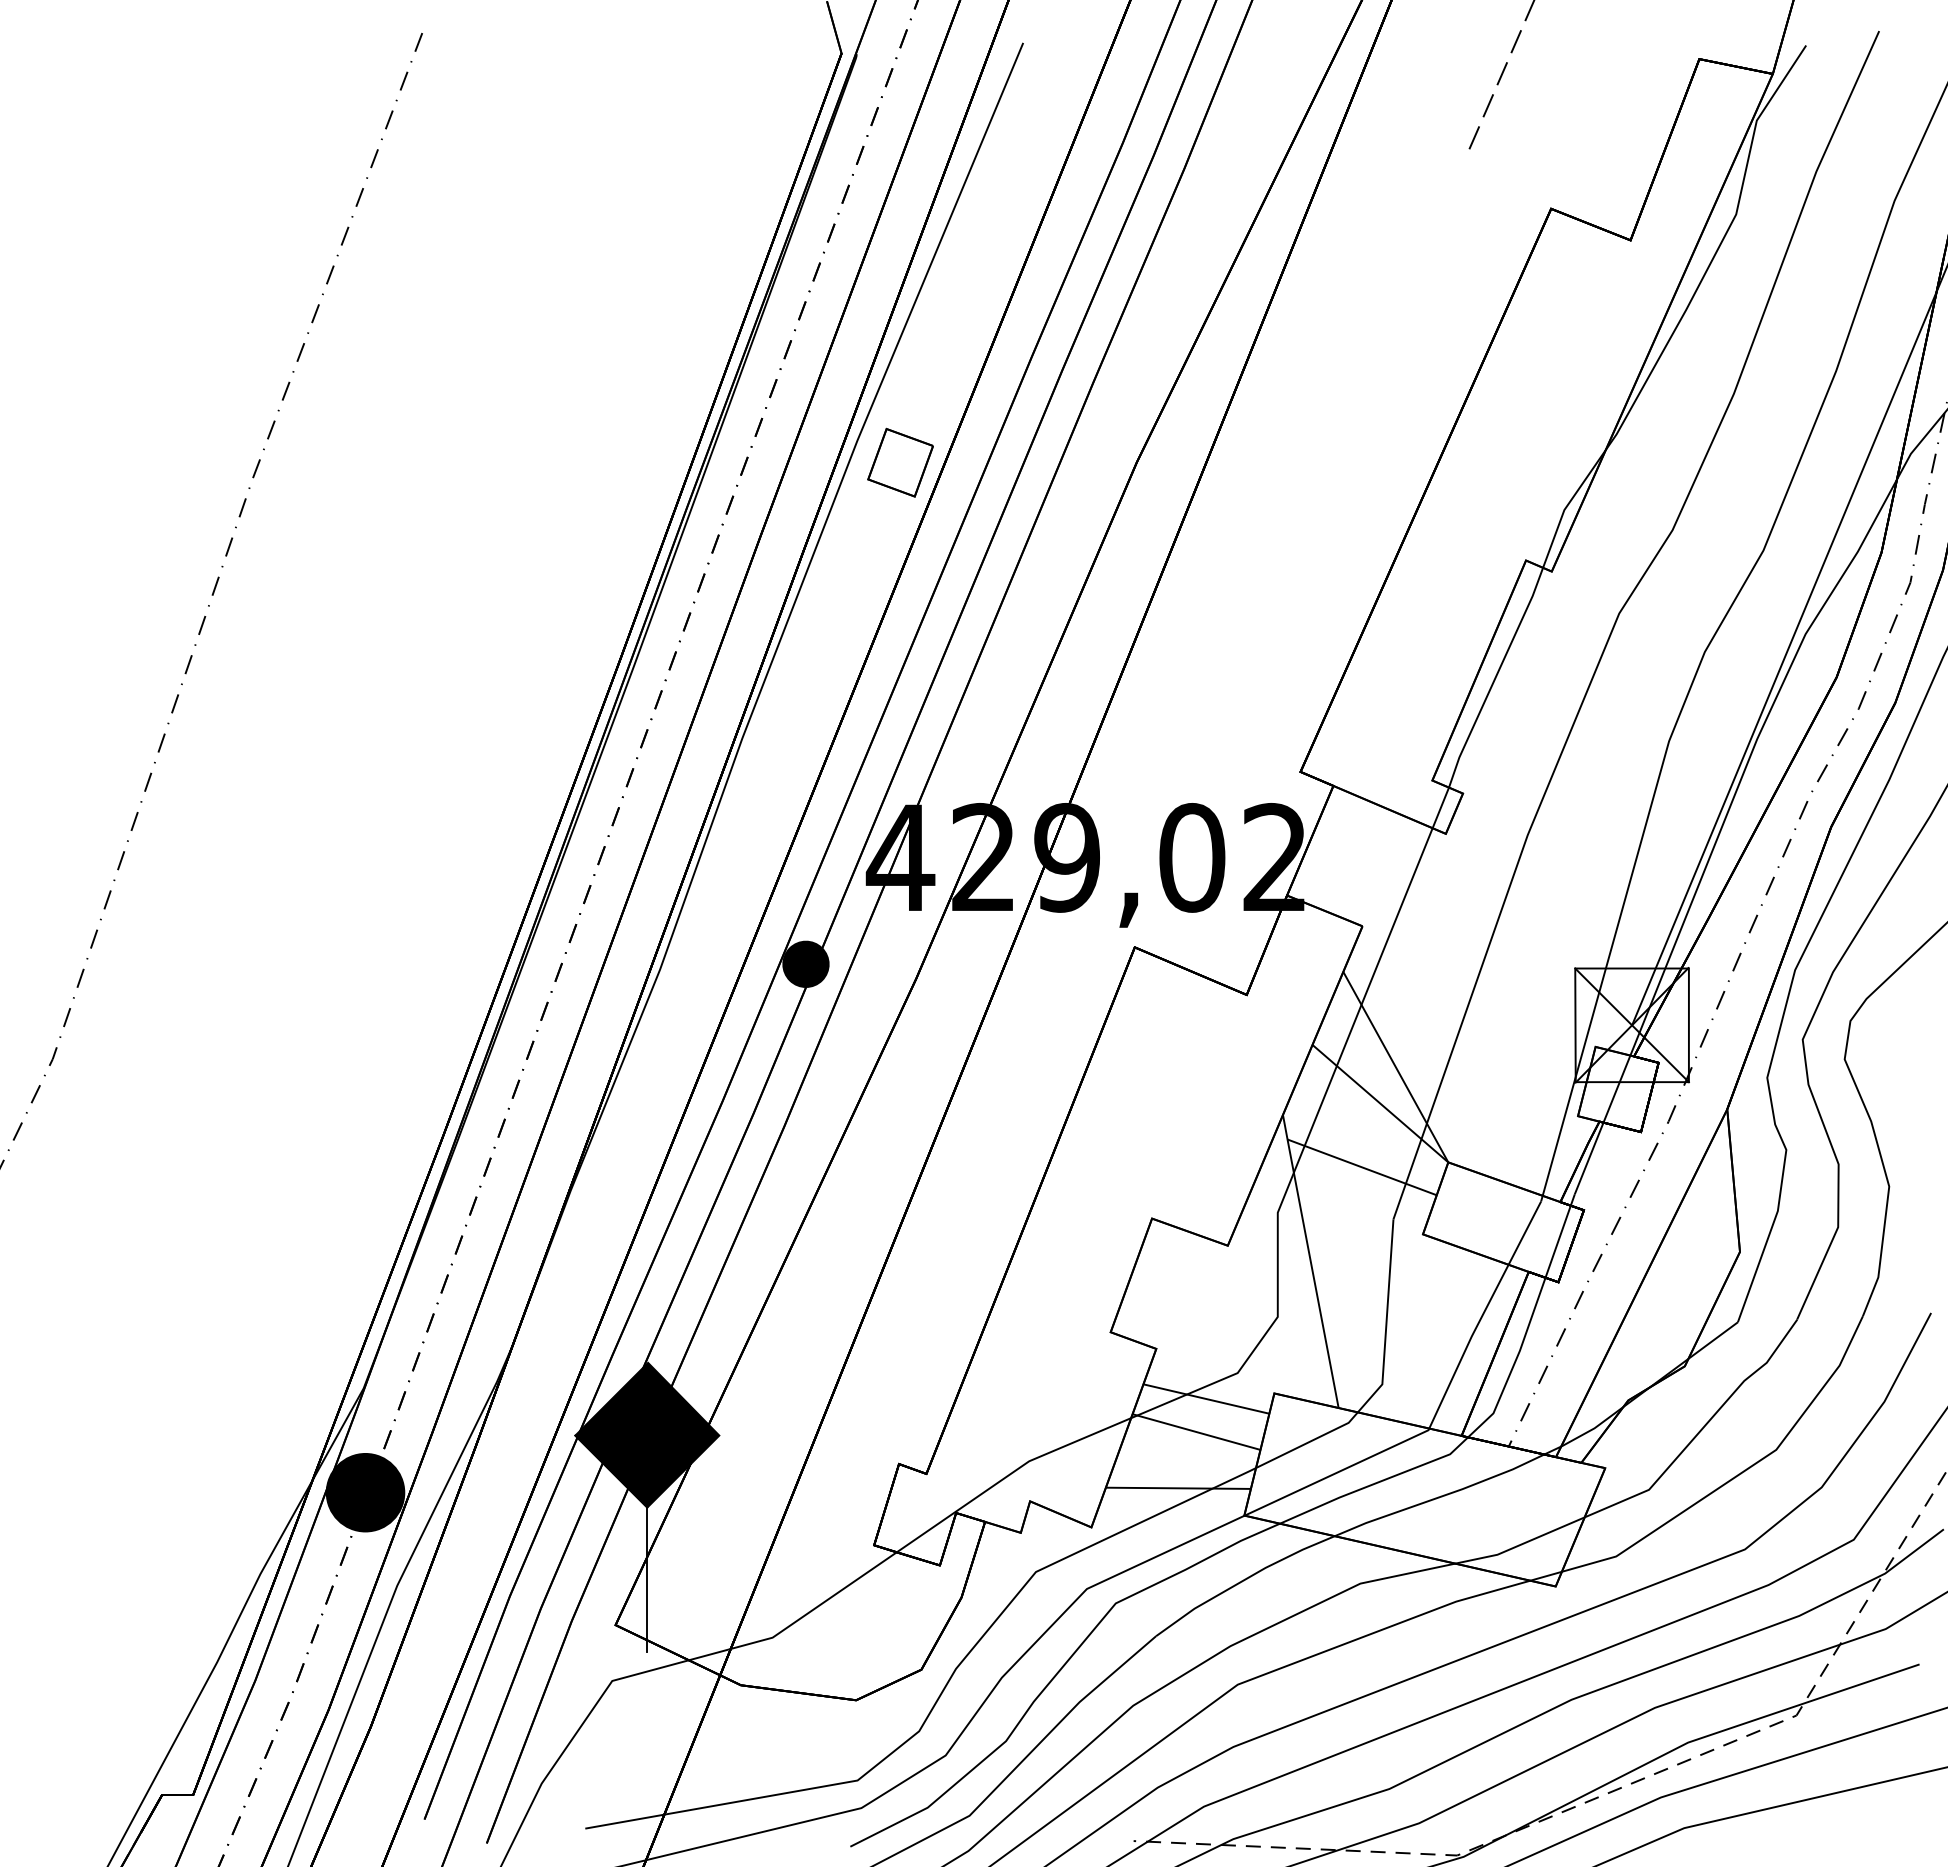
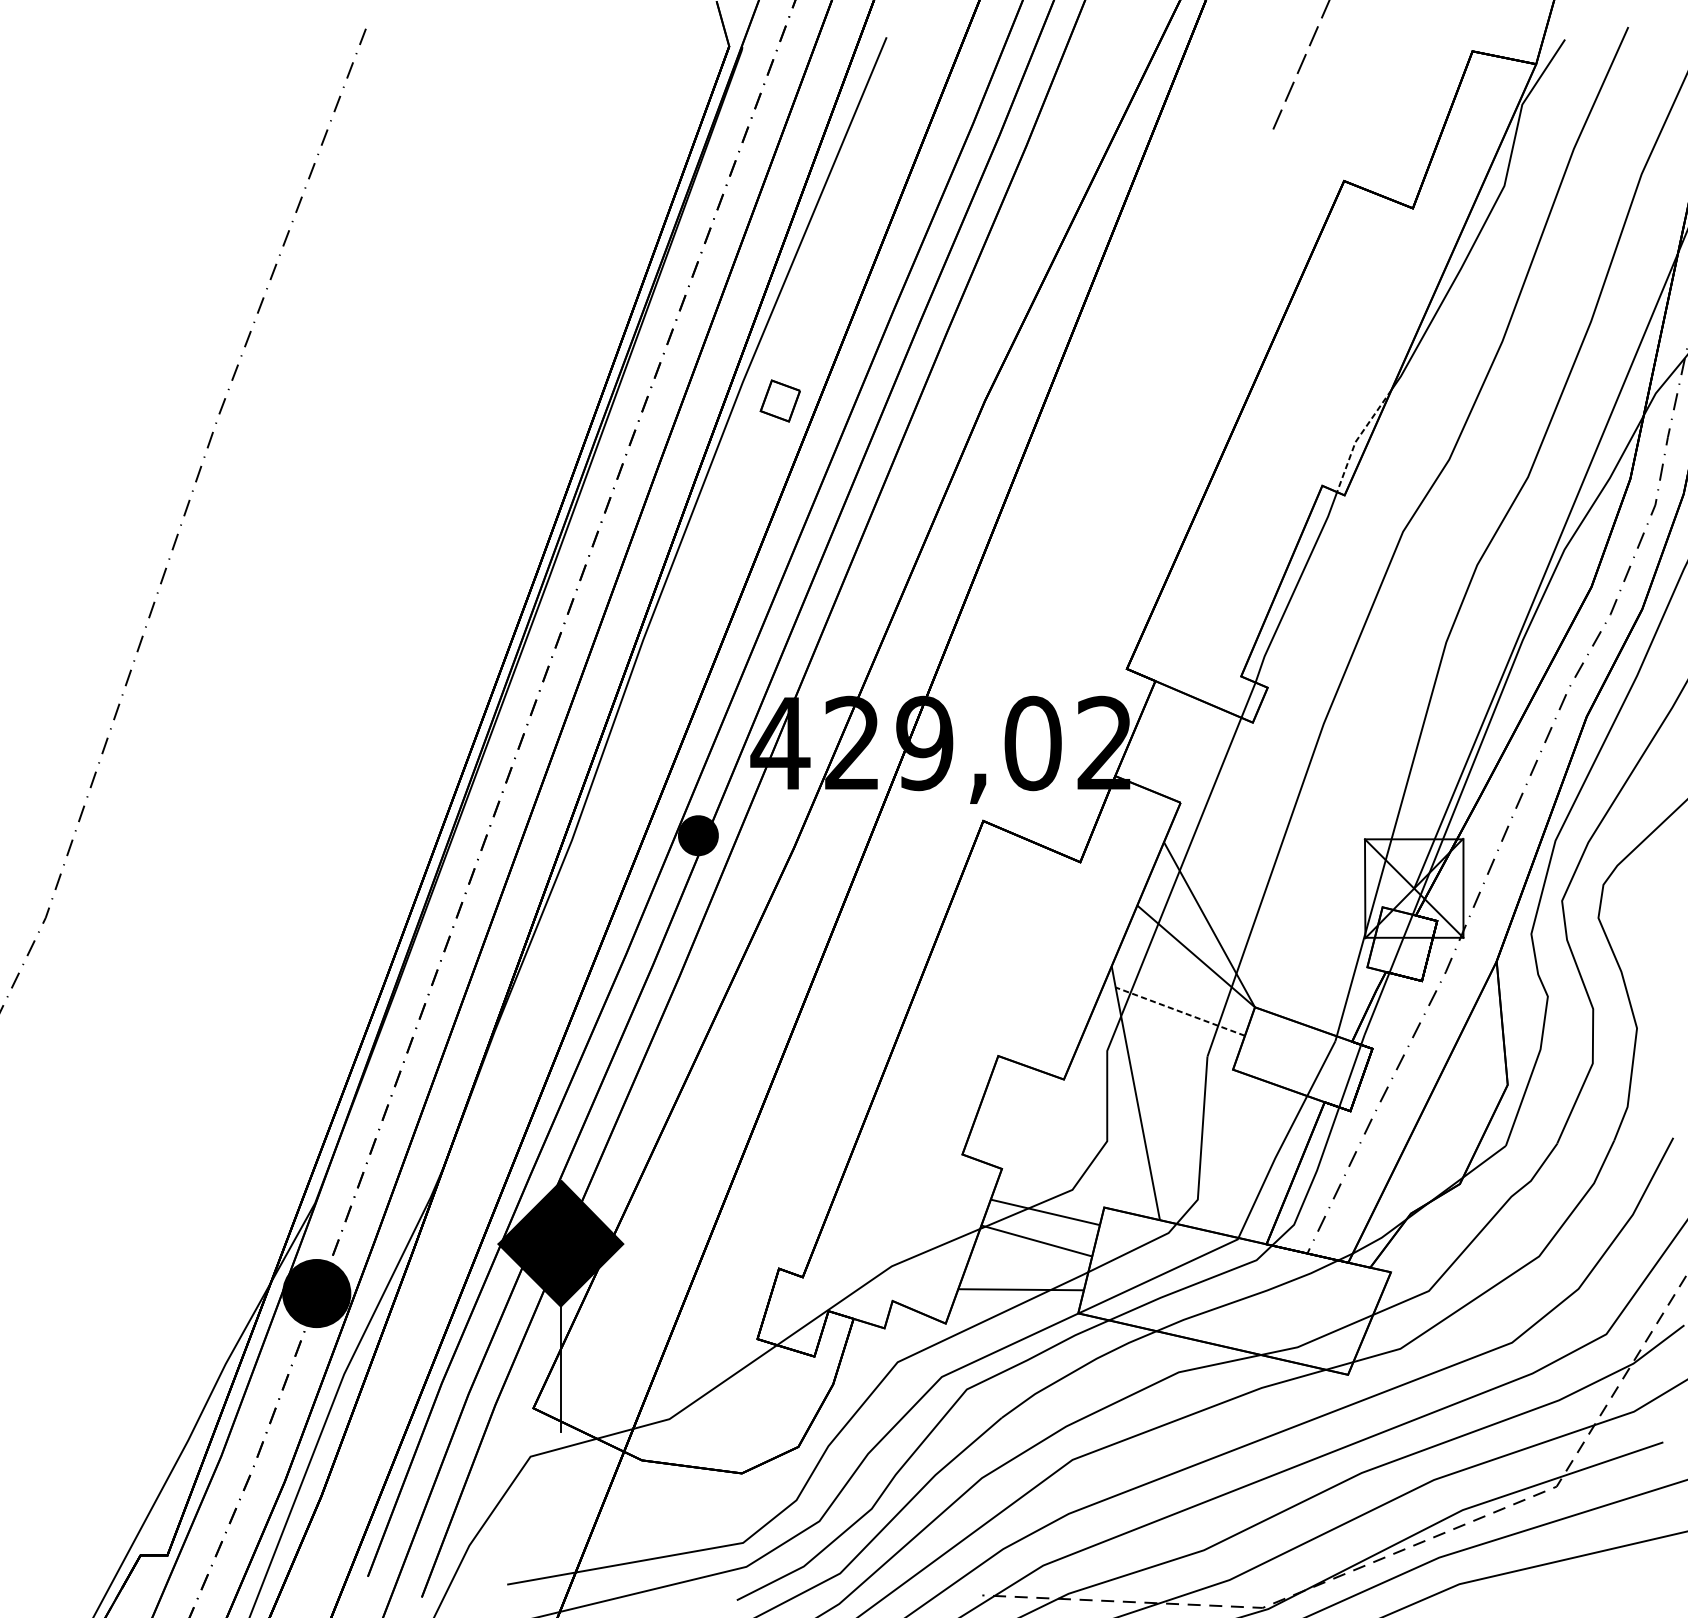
part: (900, 462) -> (780, 400), size x0.7
line: (1567, 505) -> (1358, 438), solid -> dashed
line: (1362, 1167) -> (1180, 1011), solid -> dashed

